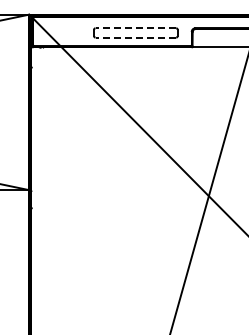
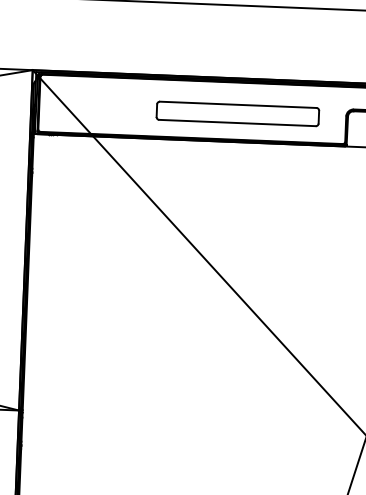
line: (135, 28) -> (237, 105), dashed -> solid
line: (135, 37) -> (236, 122), dashed -> solid

